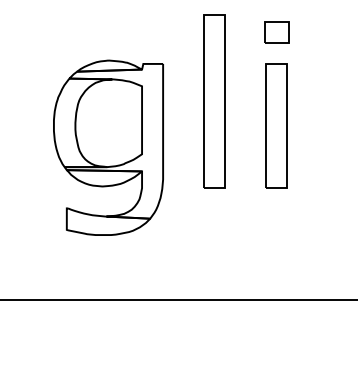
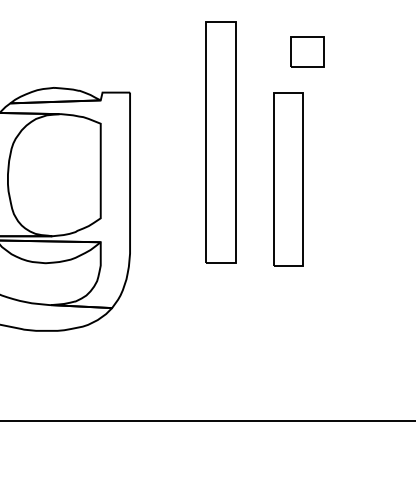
part: (276, 32) -> (307, 51), moved
part: (214, 101) -> (221, 142), moved

